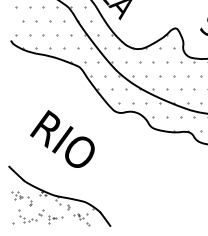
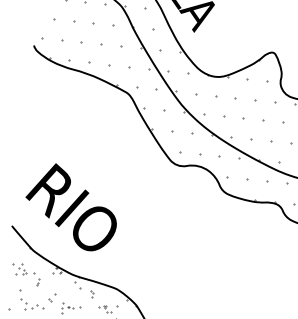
text: (62, 138) -> (71, 206), moved

